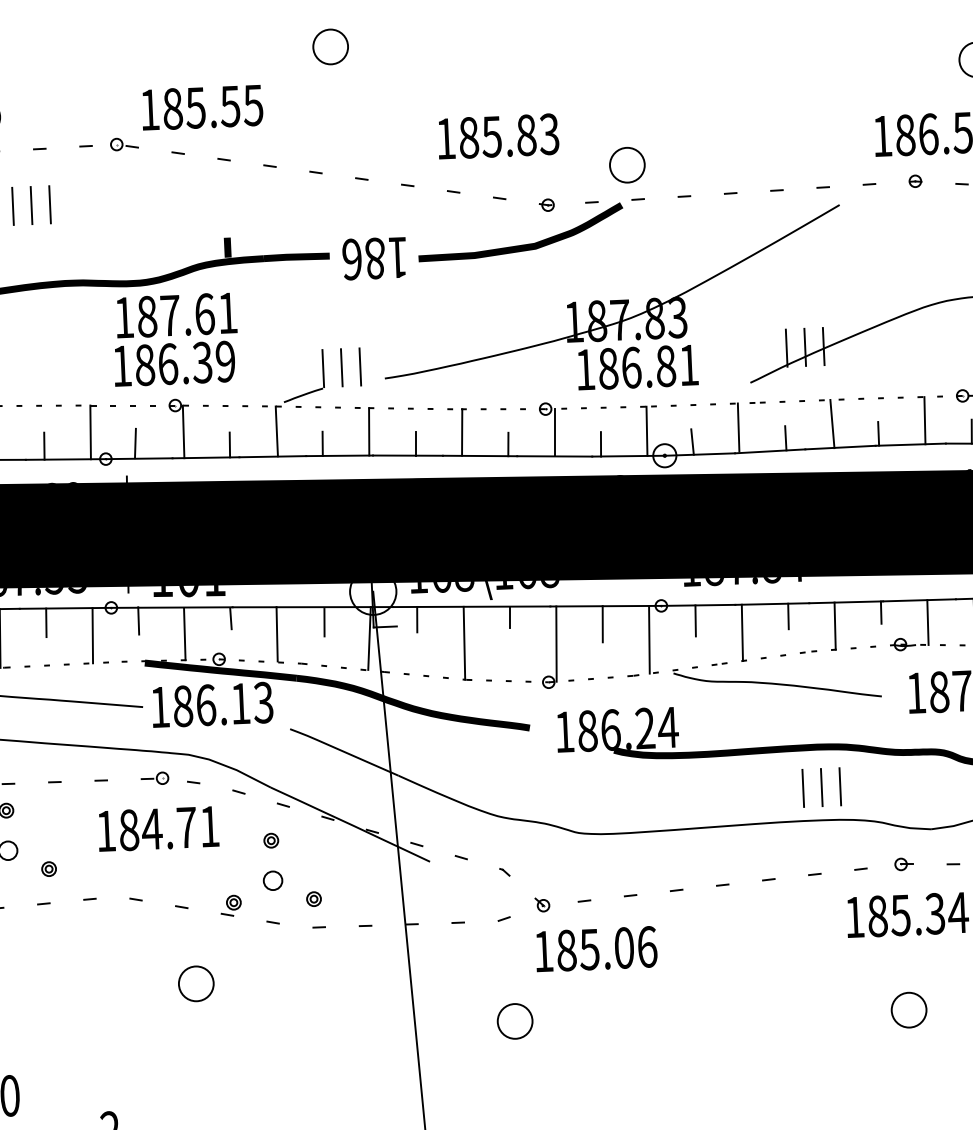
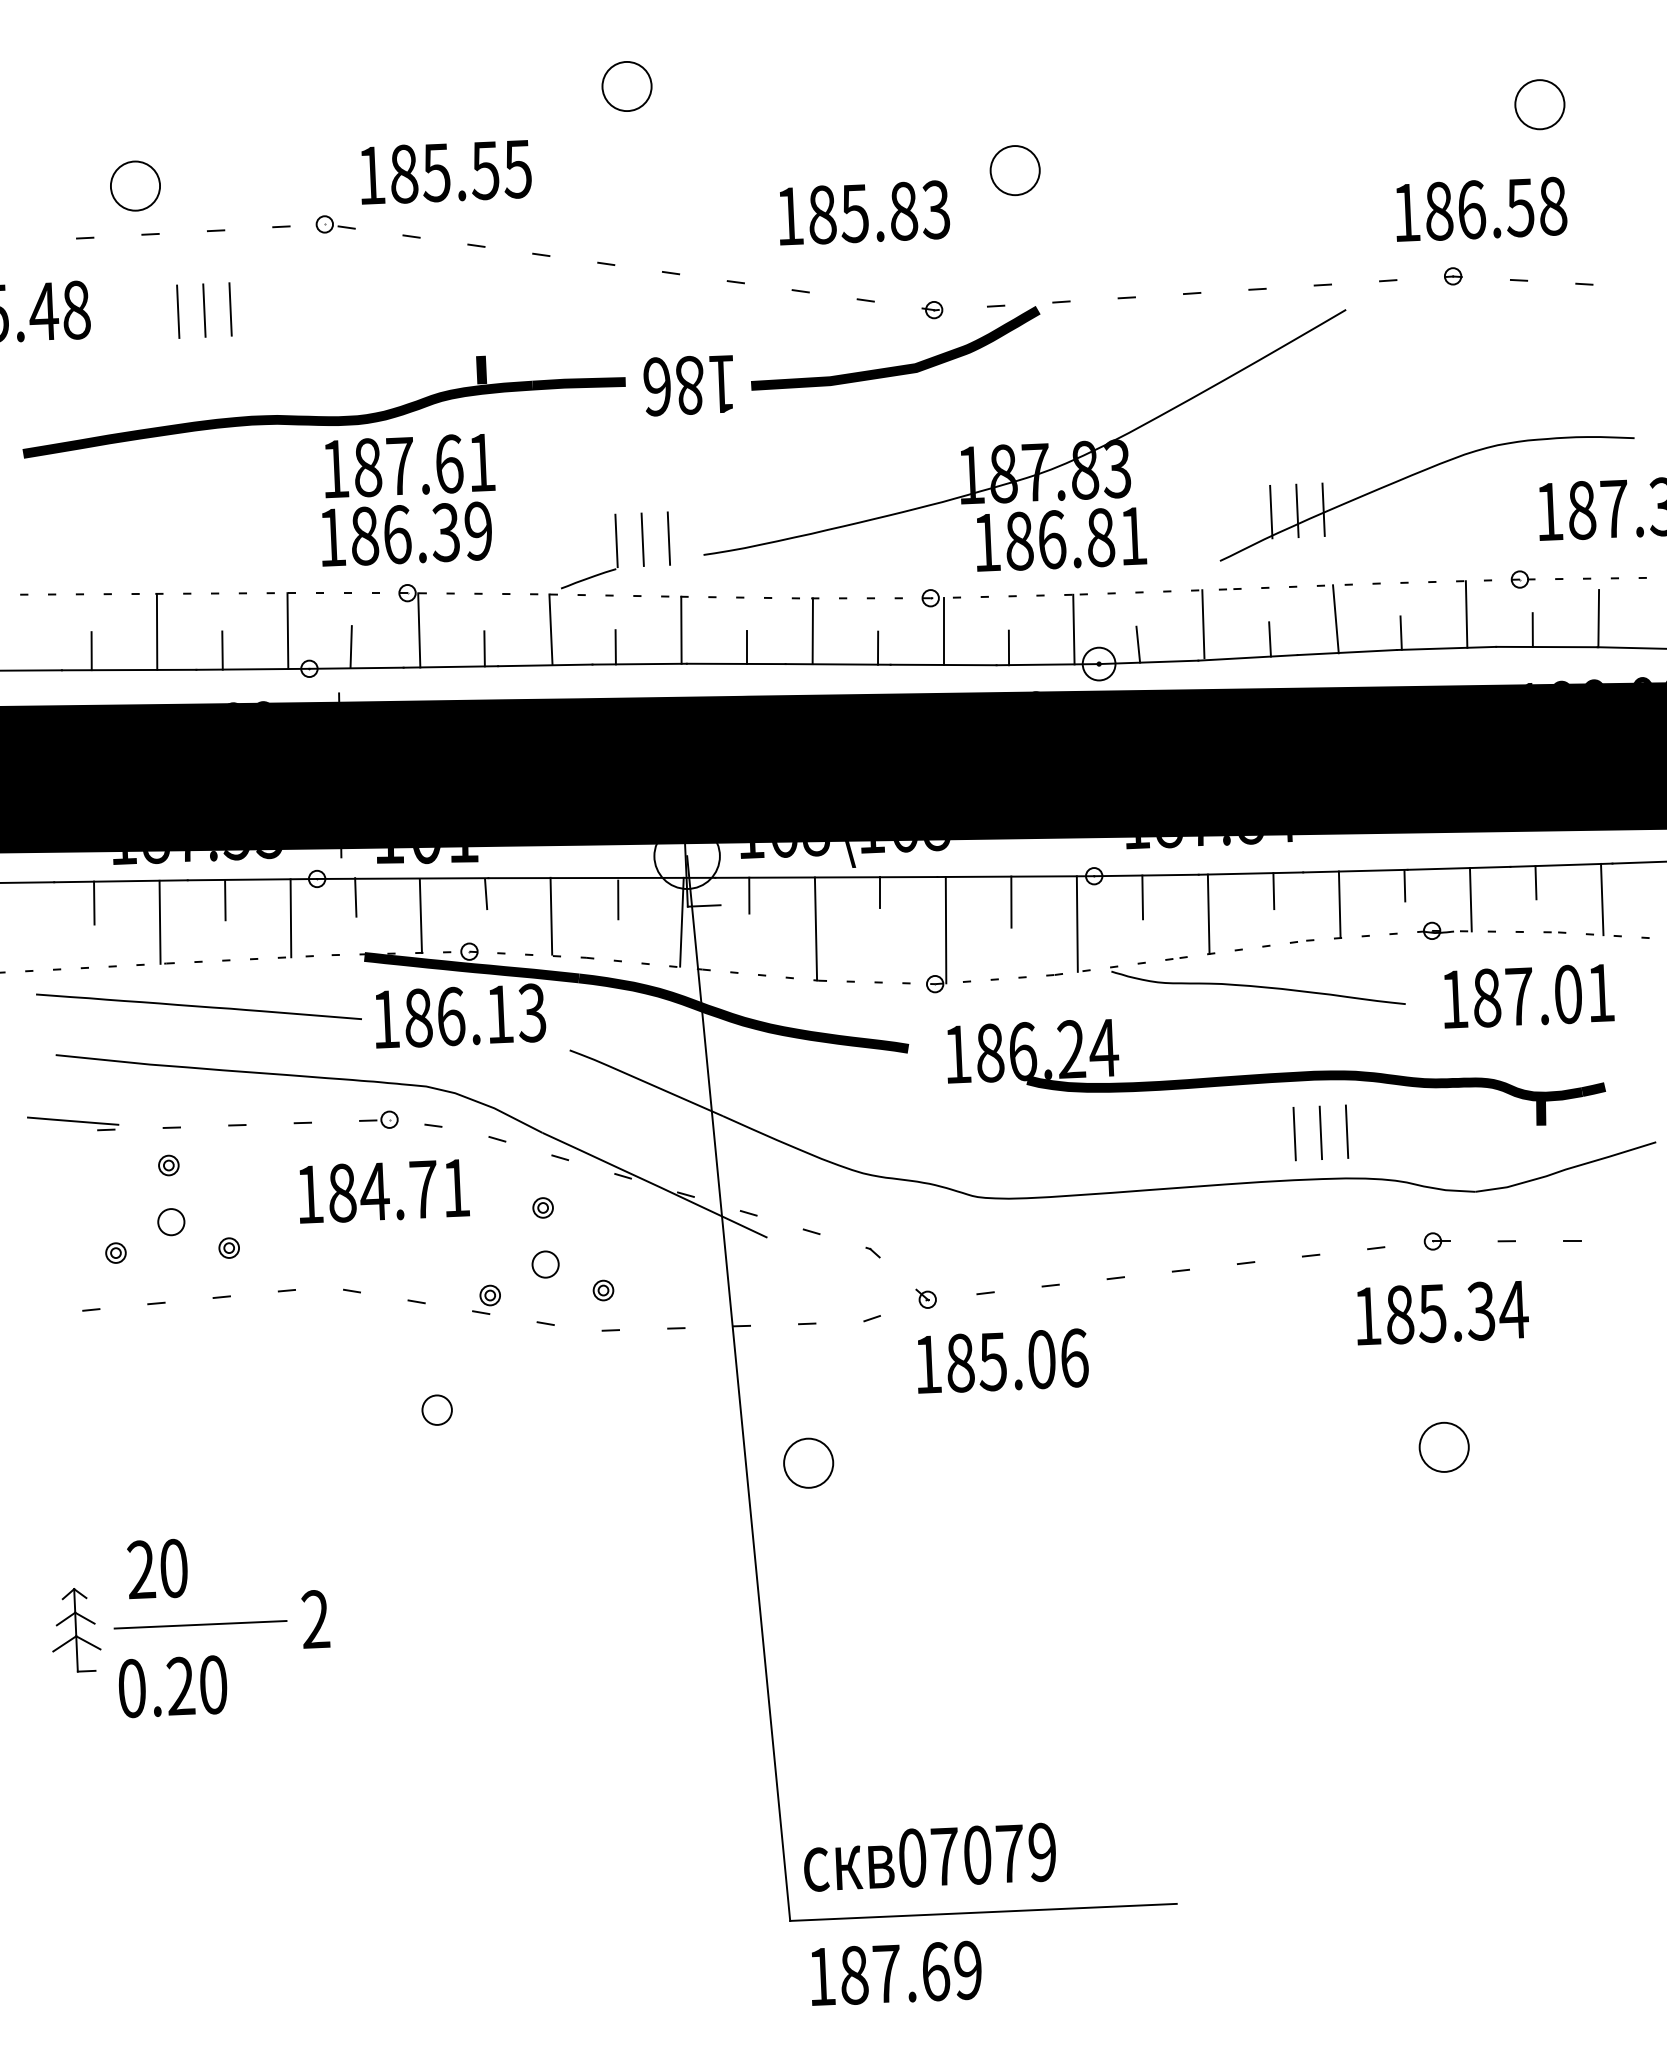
circle: (626, 165) -> (1014, 170), moved
circle: (195, 983) -> (436, 1409), size x0.6
circle: (515, 1020) -> (808, 1462), moved

